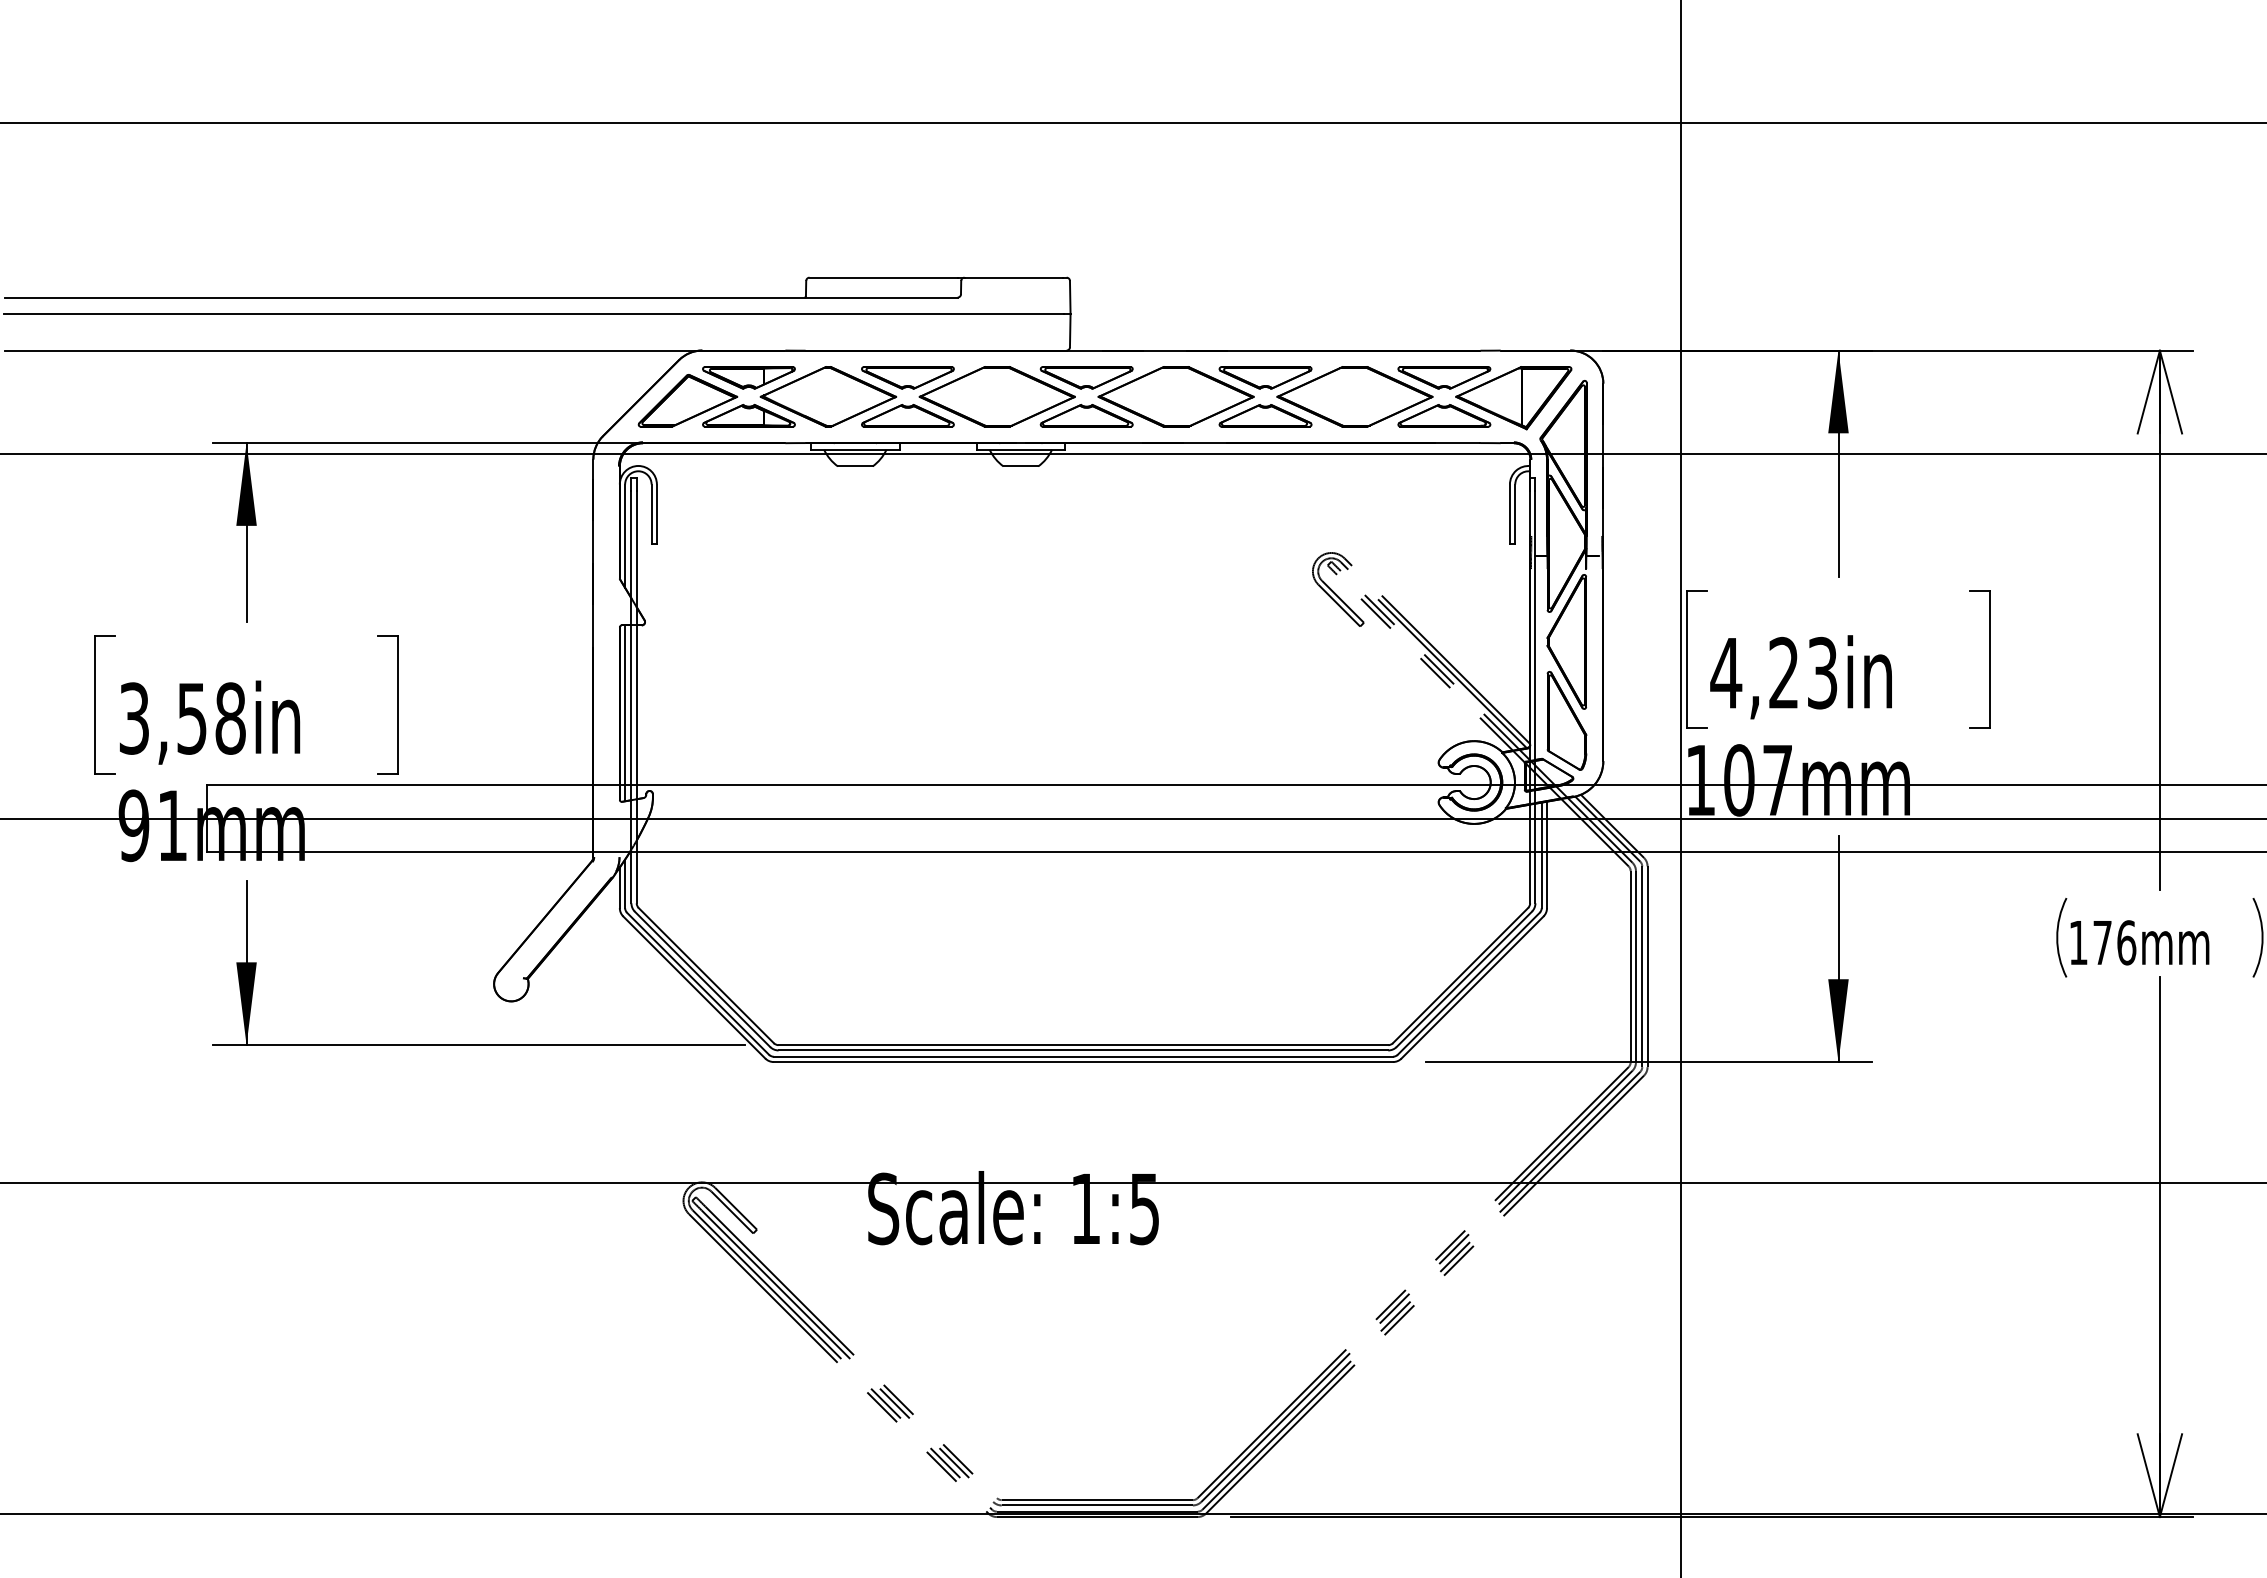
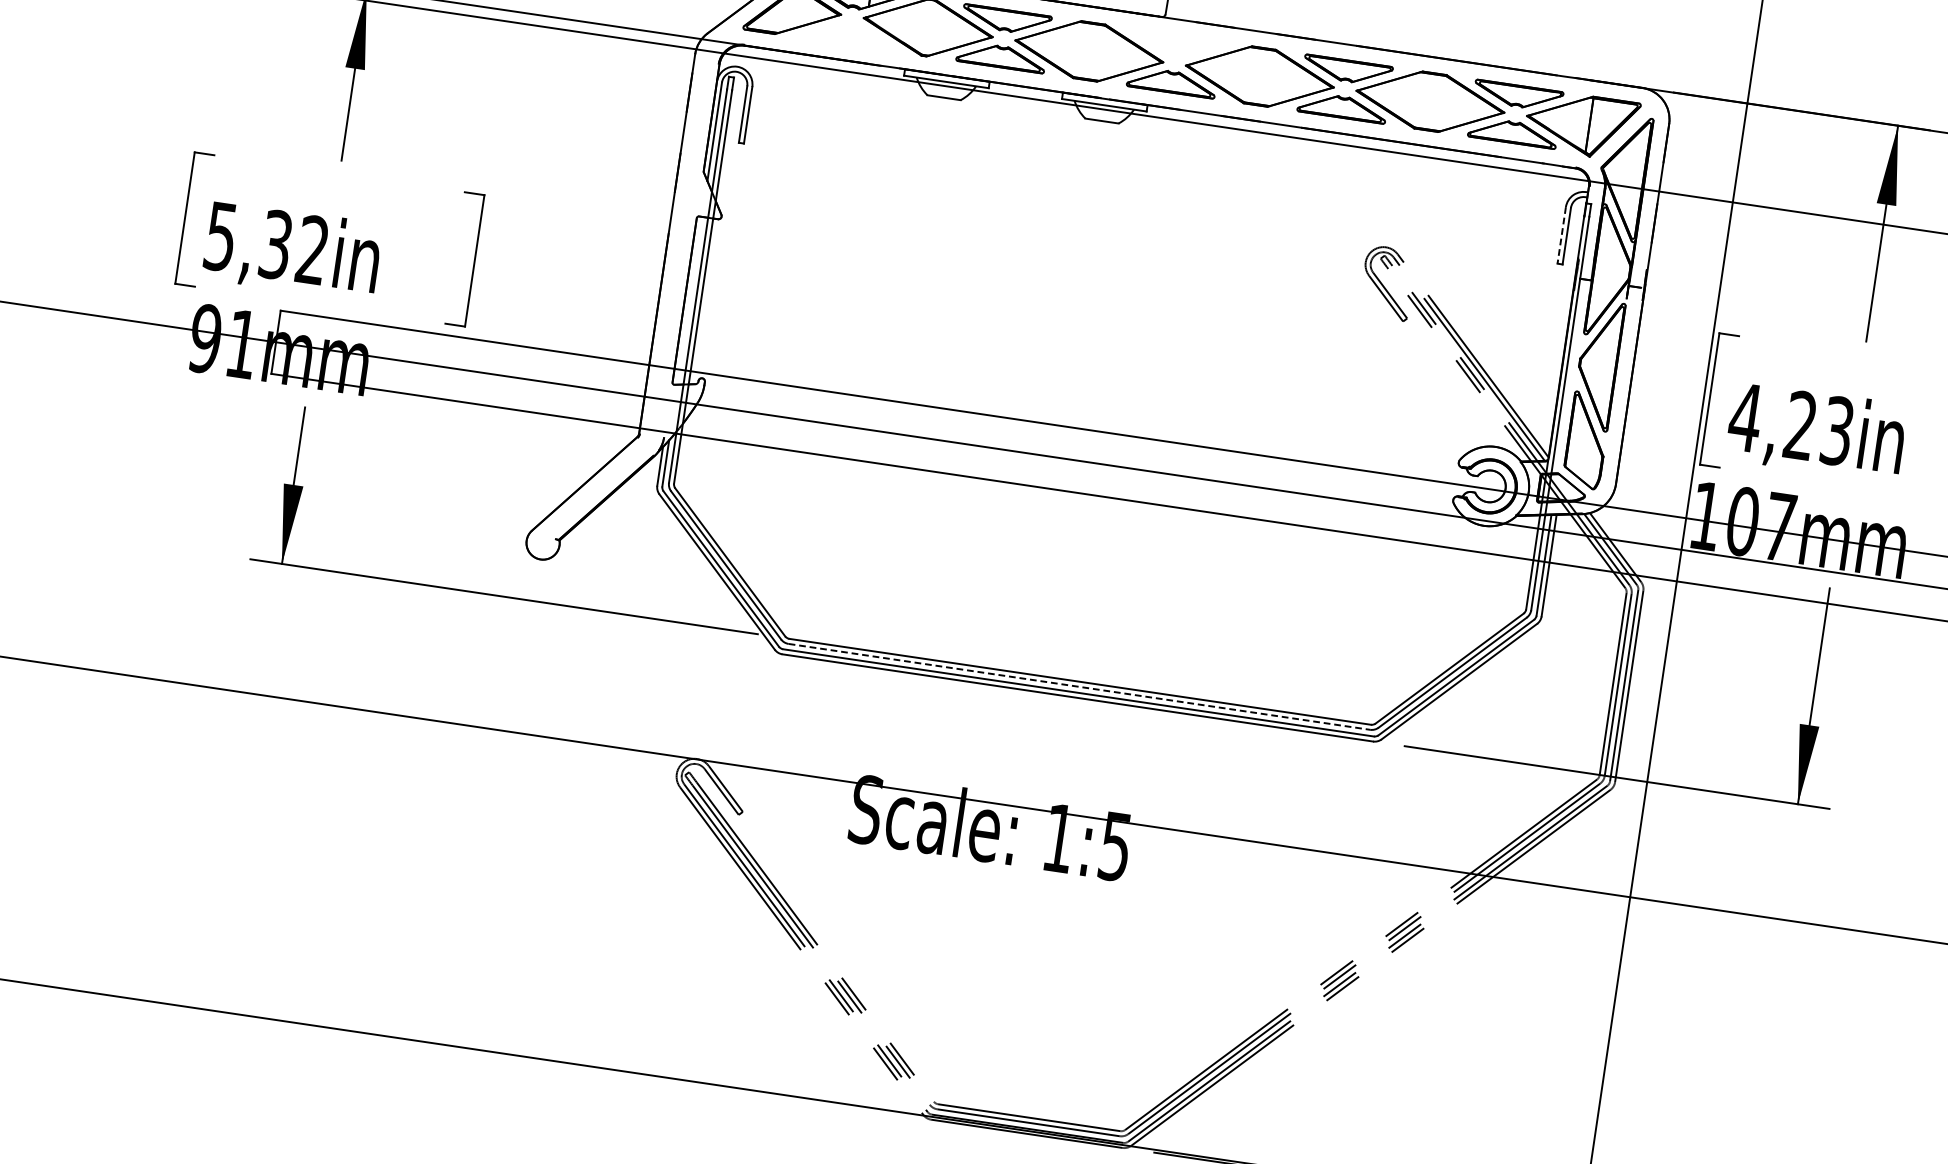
part: (1086, 377) -> (1177, 45), removed
part: (748, 415) -> (849, 34), removed
line: (1509, 514) -> (1561, 235), solid -> dashed
line: (625, 713) -> (690, 301), removed
text: (182, 718) -> (266, 243), 3,58in -> 5,32in
line: (1083, 1050) -> (1079, 686), solid -> dashed

